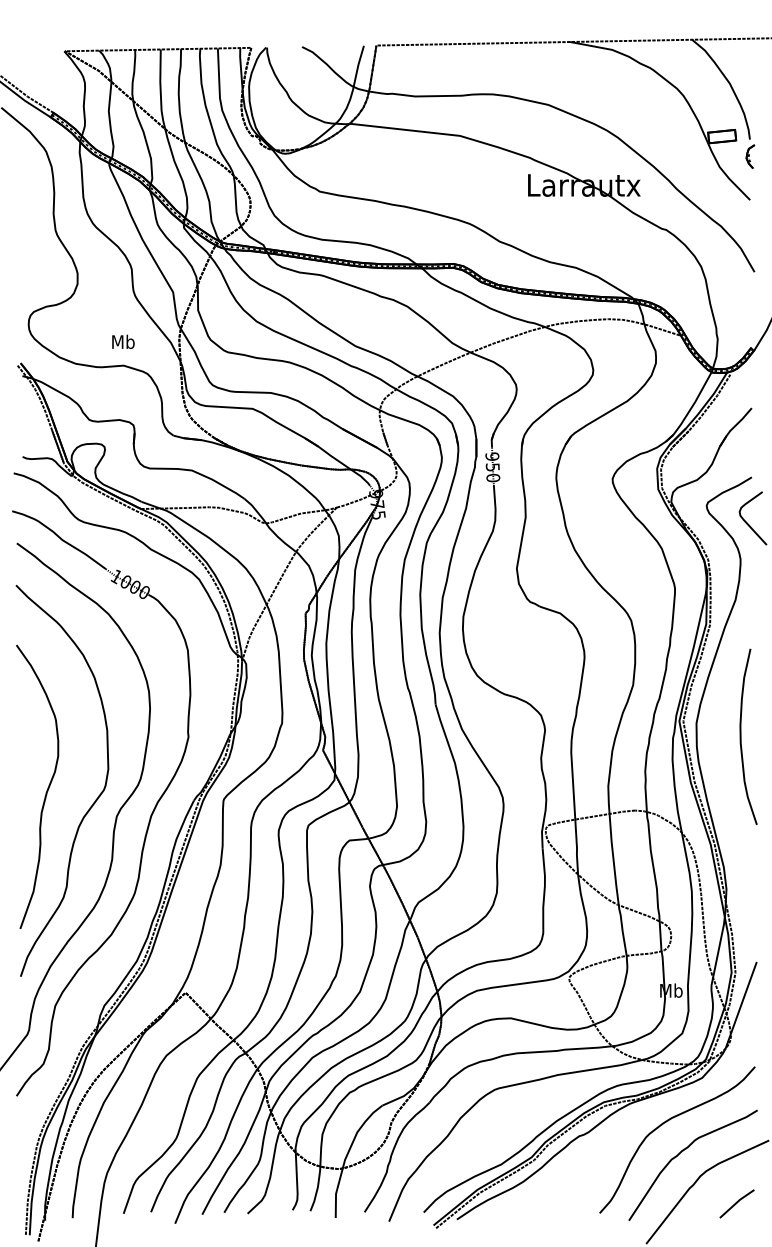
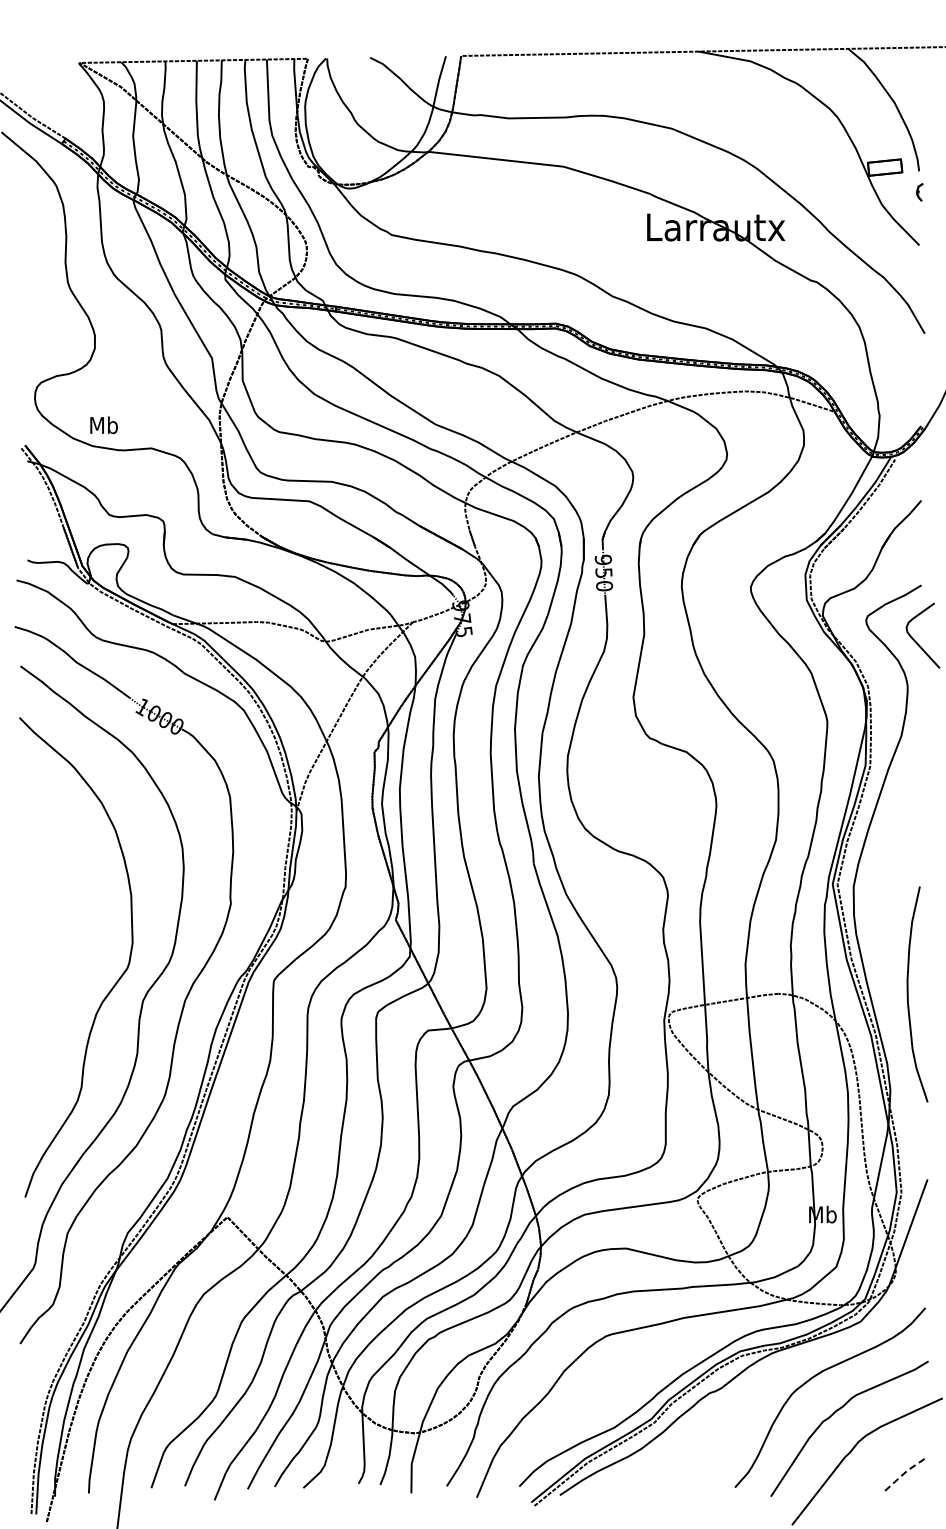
part: (750, 156) -> (919, 192), size x0.6
text: (122, 342) -> (103, 425), moved
curve: (741, 736) -> (908, 994), moved
curve: (47, 789) -> (57, 967), removed
line: (736, 1202) -> (902, 1474), solid -> dashed

